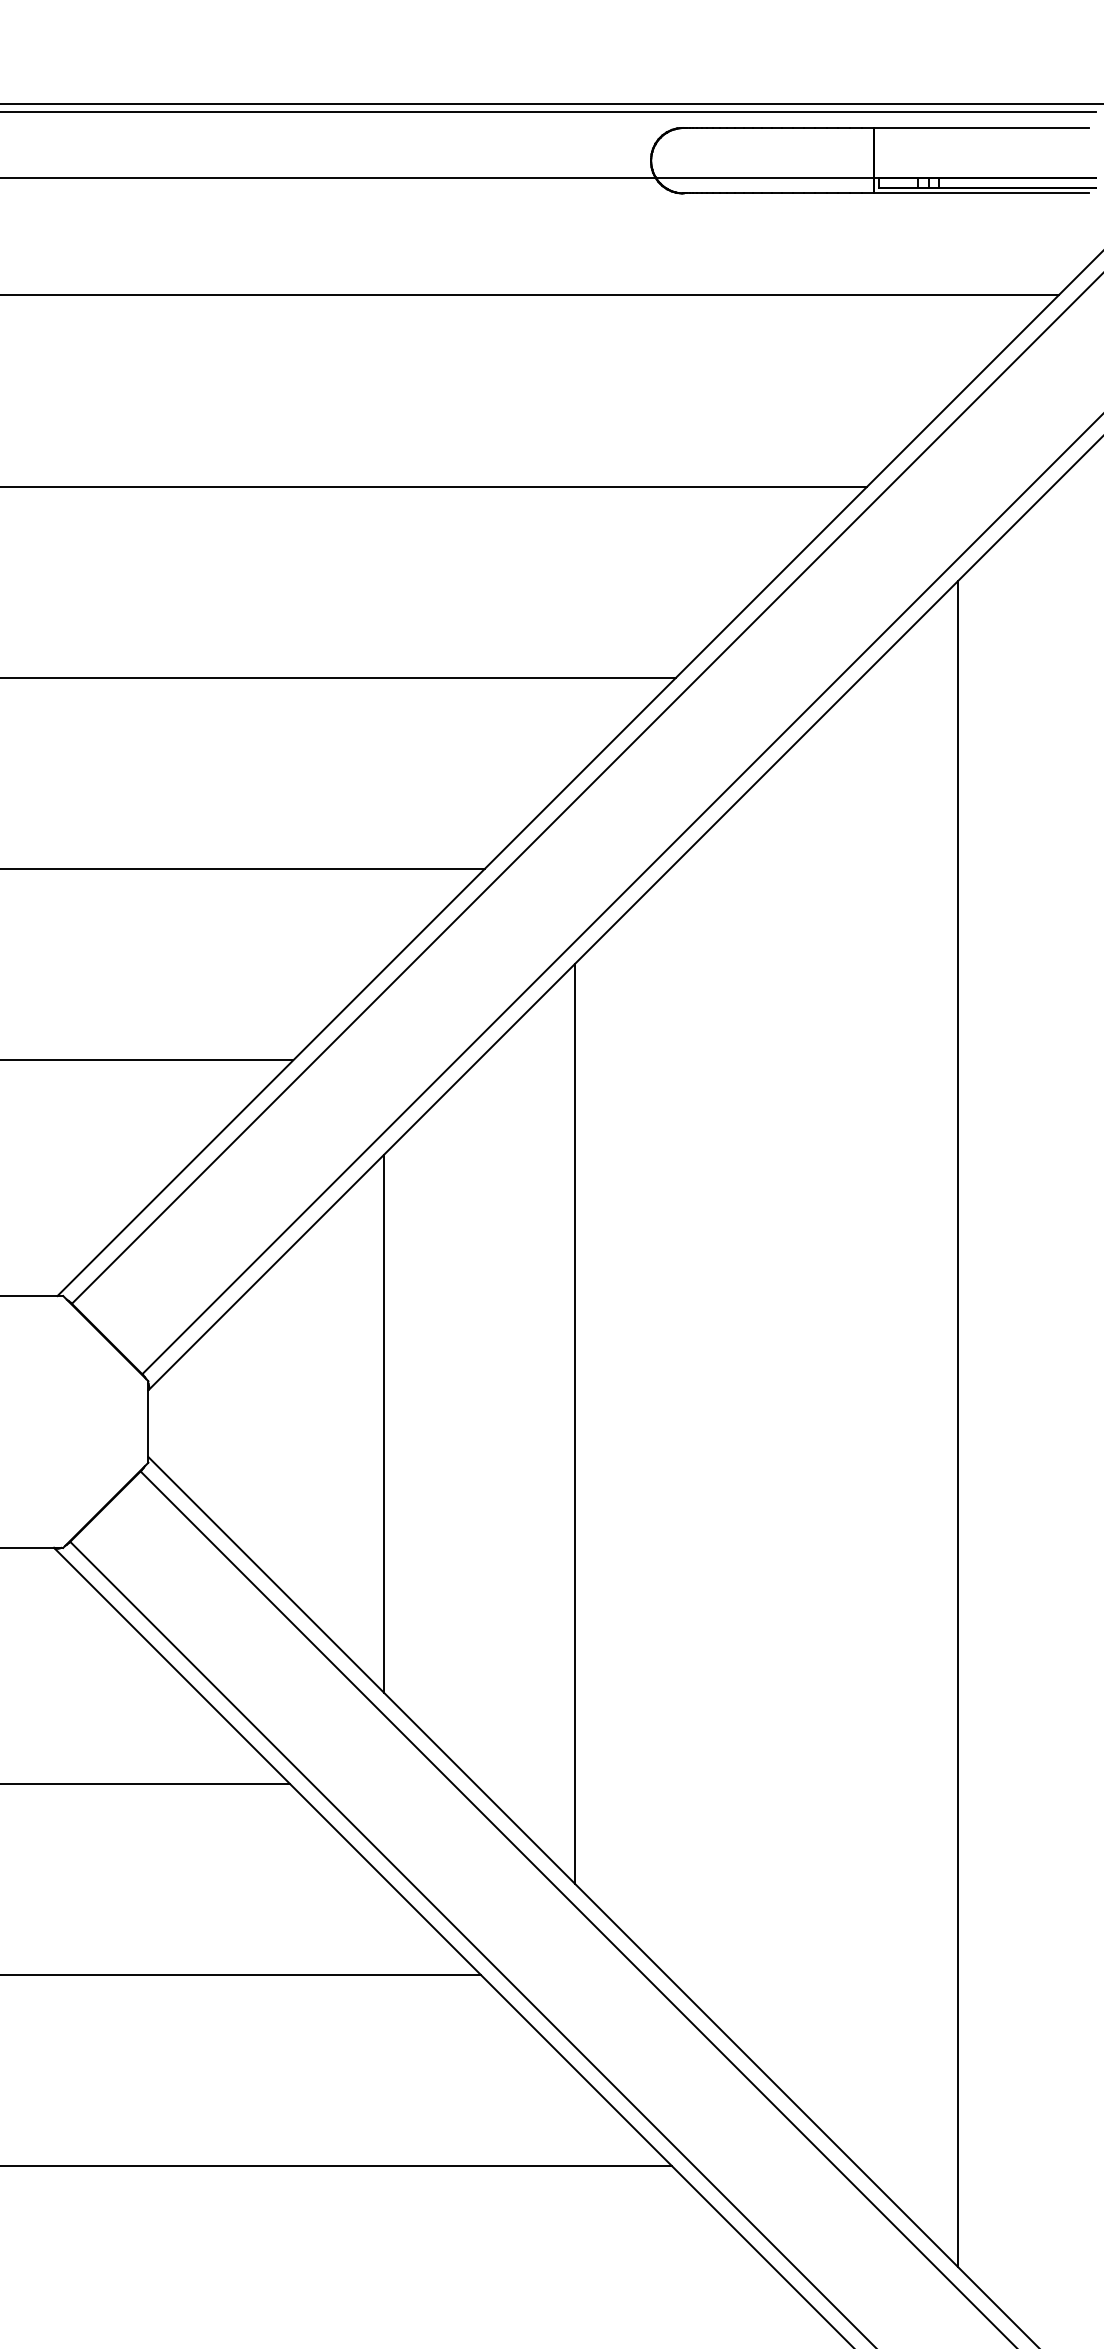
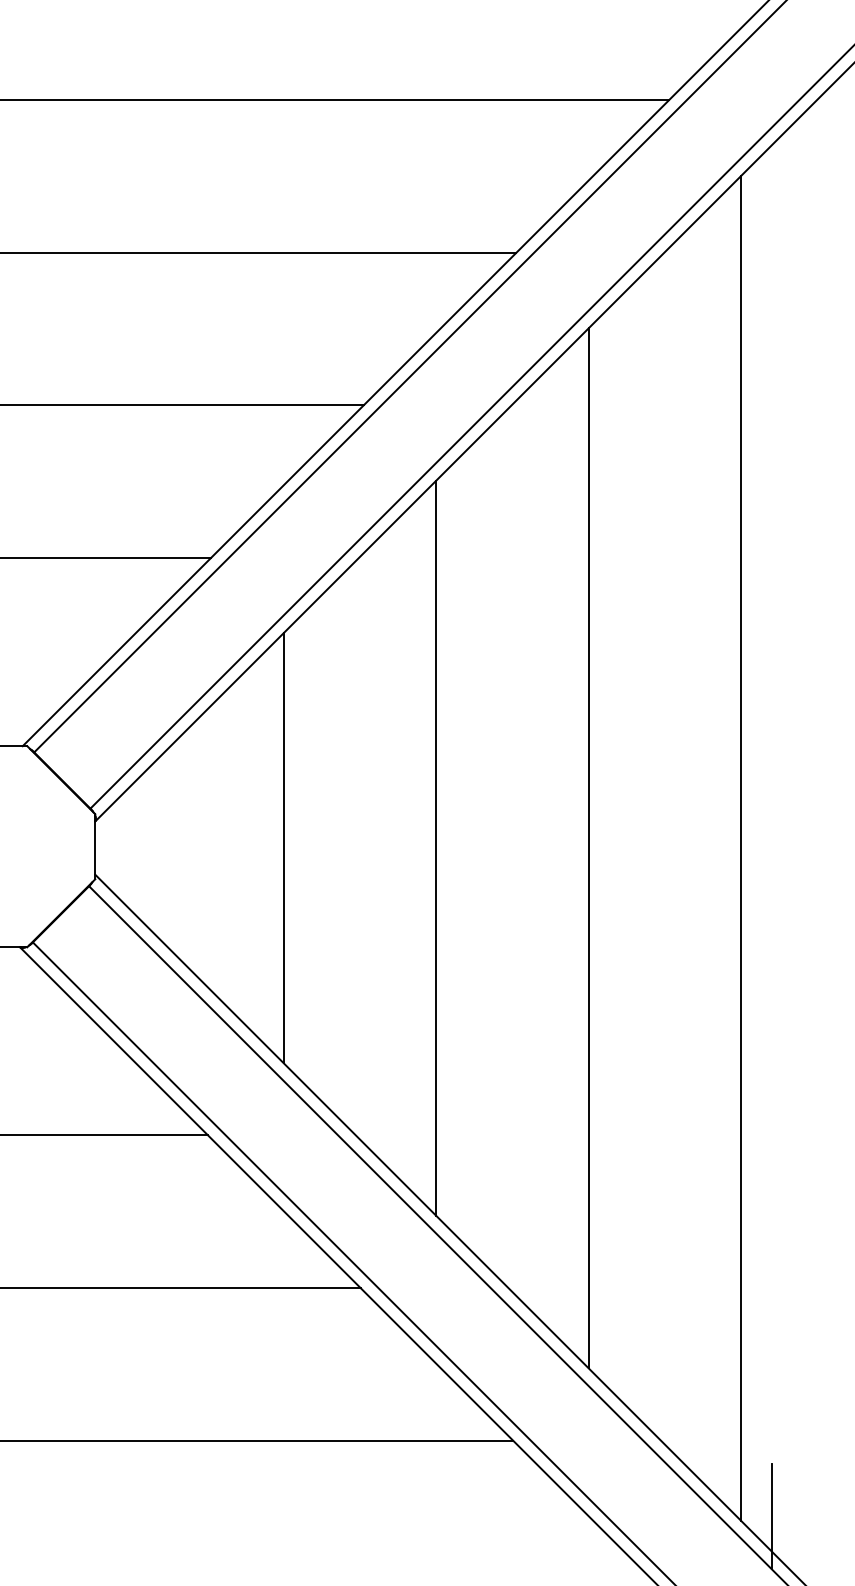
line: (766, 1423) -> (588, 847), added
line: (996, 2259) -> (772, 1515), added

